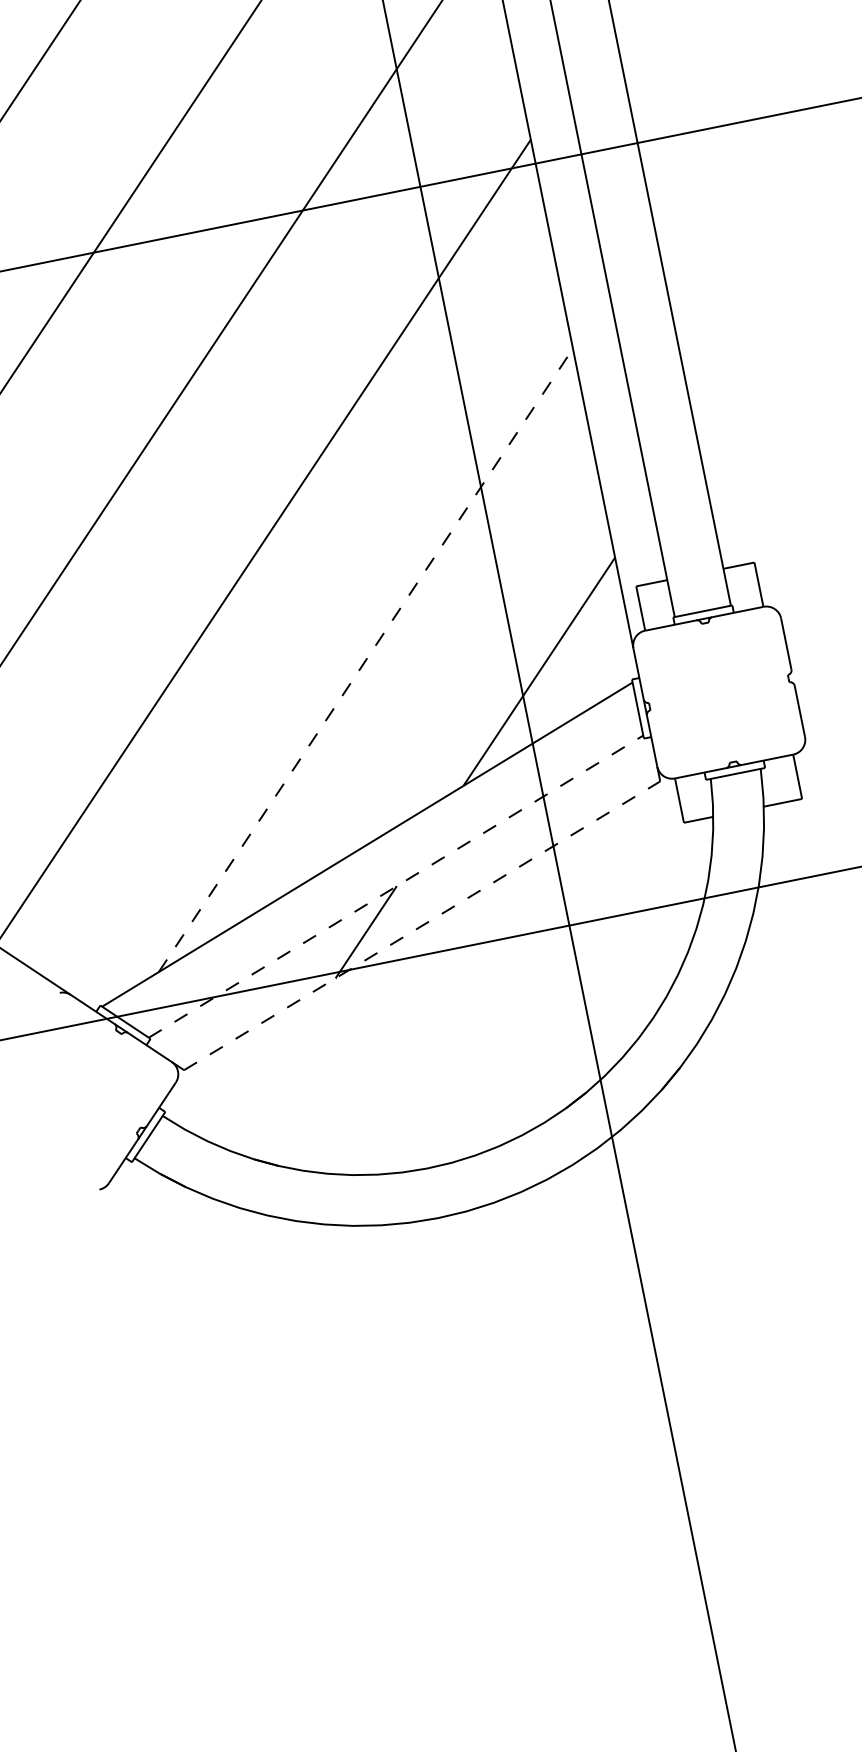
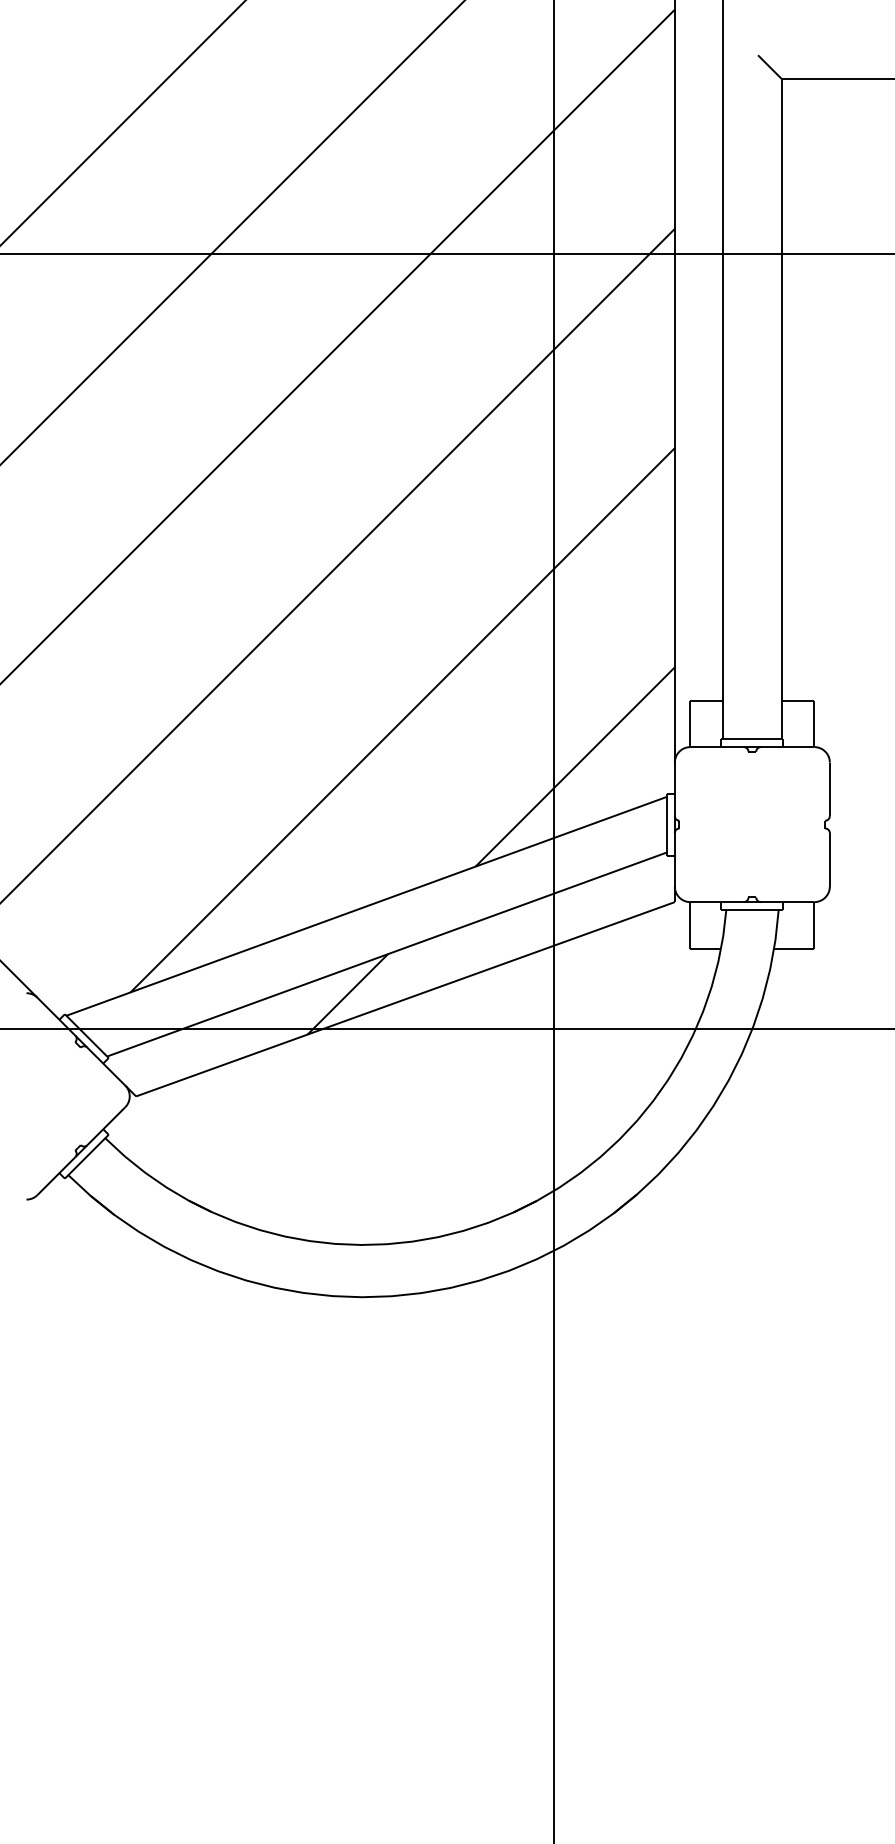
line: (365, 660) -> (402, 720), dashed -> solid
line: (396, 886) -> (387, 954), dashed -> solid
line: (422, 926) -> (405, 999), dashed -> solid

